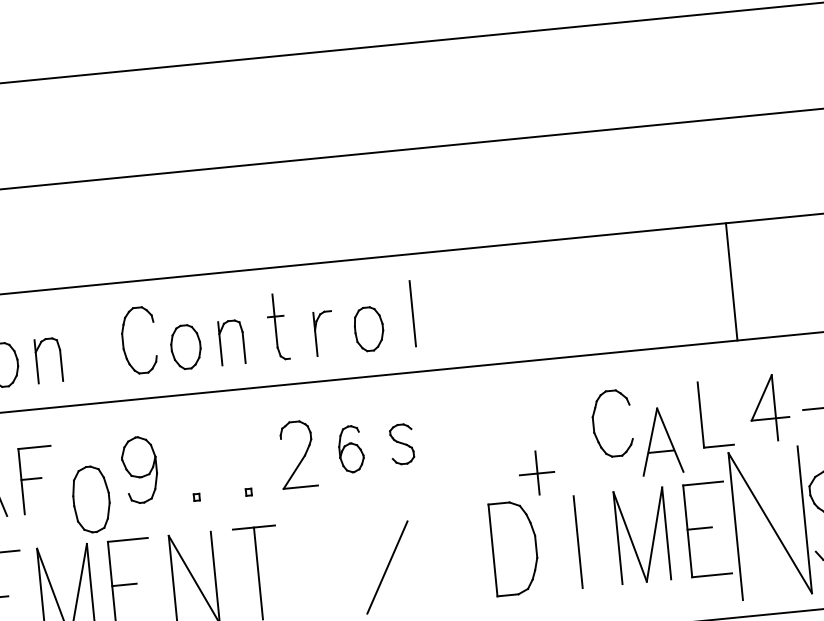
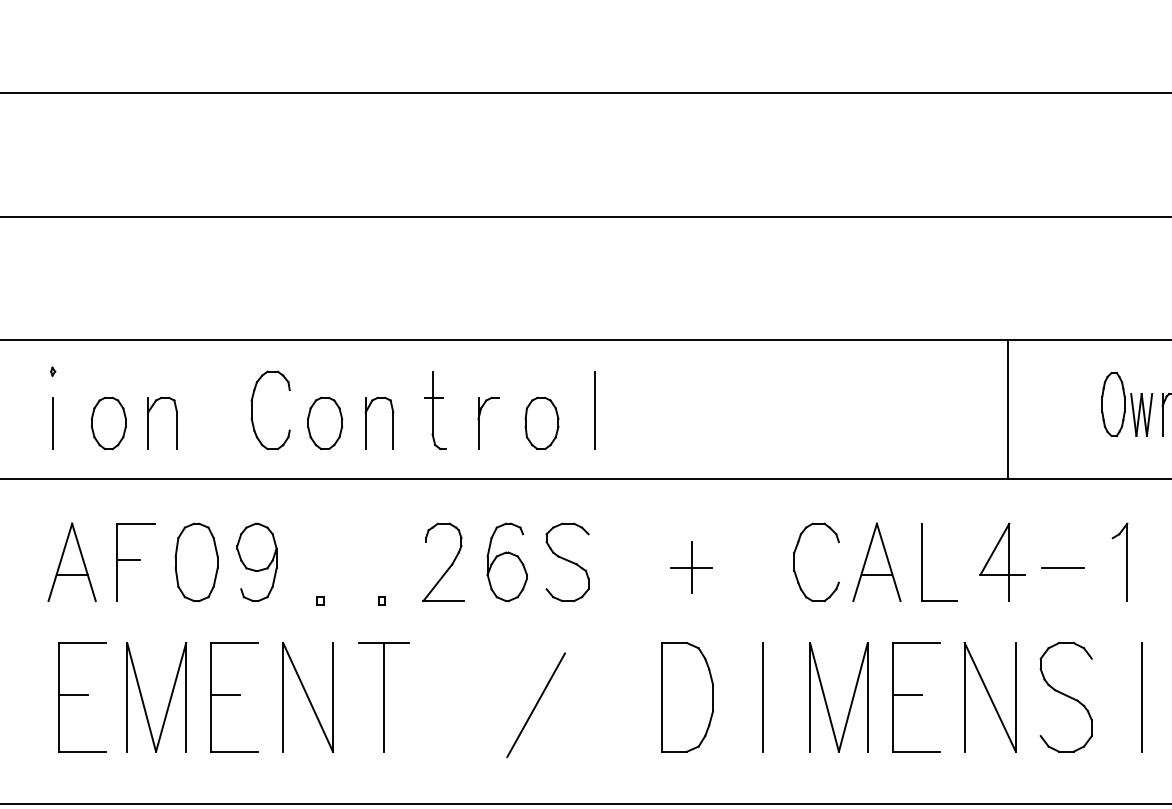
line: (732, 281) -> (1008, 409), moved
part: (659, 440) -> (876, 561), moved
part: (402, 444) -> (567, 562), size x1.67
part: (350, 449) -> (506, 562), size x1.43
part: (536, 472) -> (691, 567), moved
part: (91, 499) -> (196, 562), moved
part: (769, 523) -> (989, 697), size x0.62

